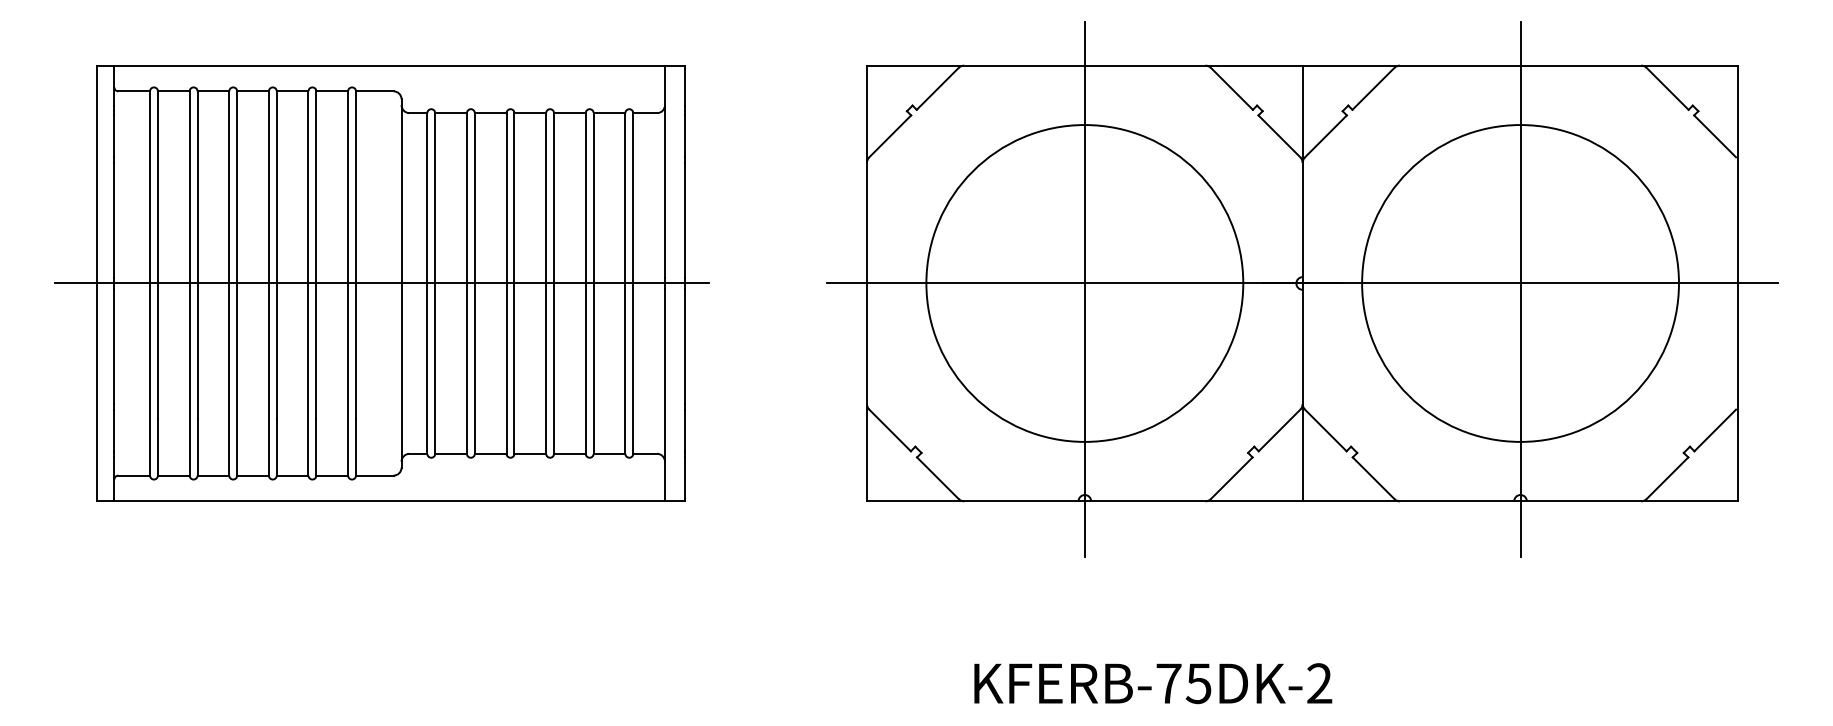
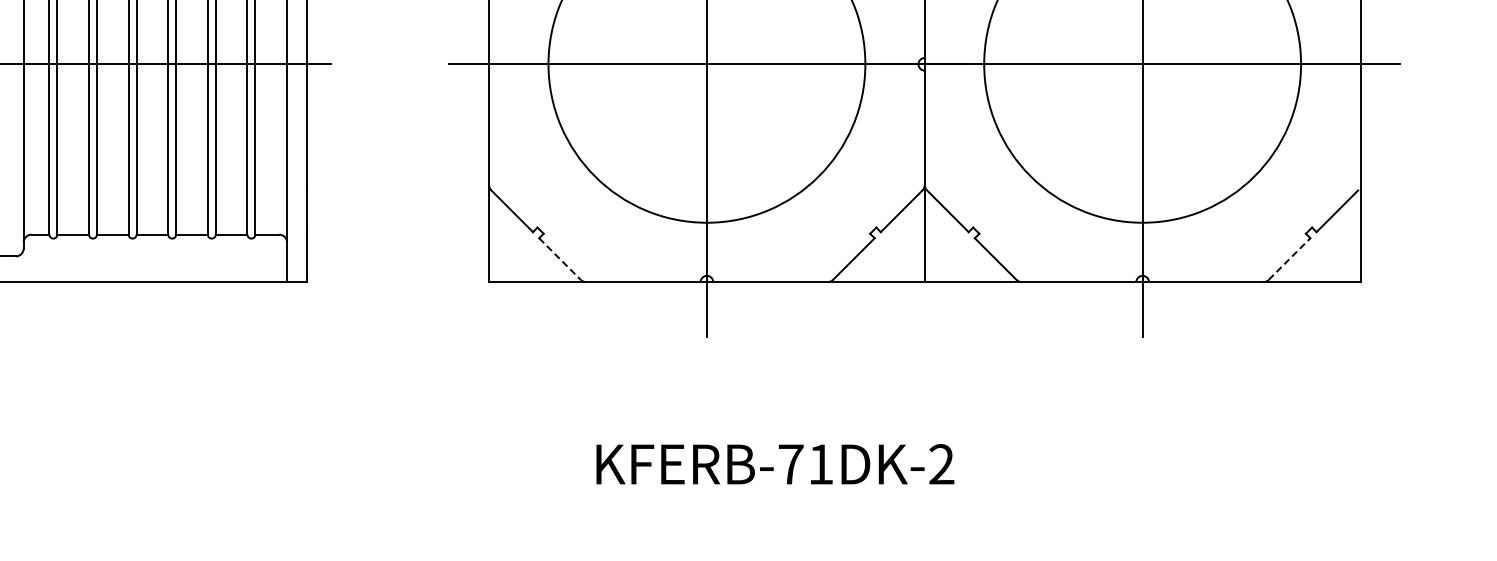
line: (1667, 477) -> (1289, 258), solid -> dashed
line: (938, 478) -> (560, 259), solid -> dashed
text: (1198, 683) -> (820, 464), KFERB-75DK-2 -> KFERB-71DK-2

